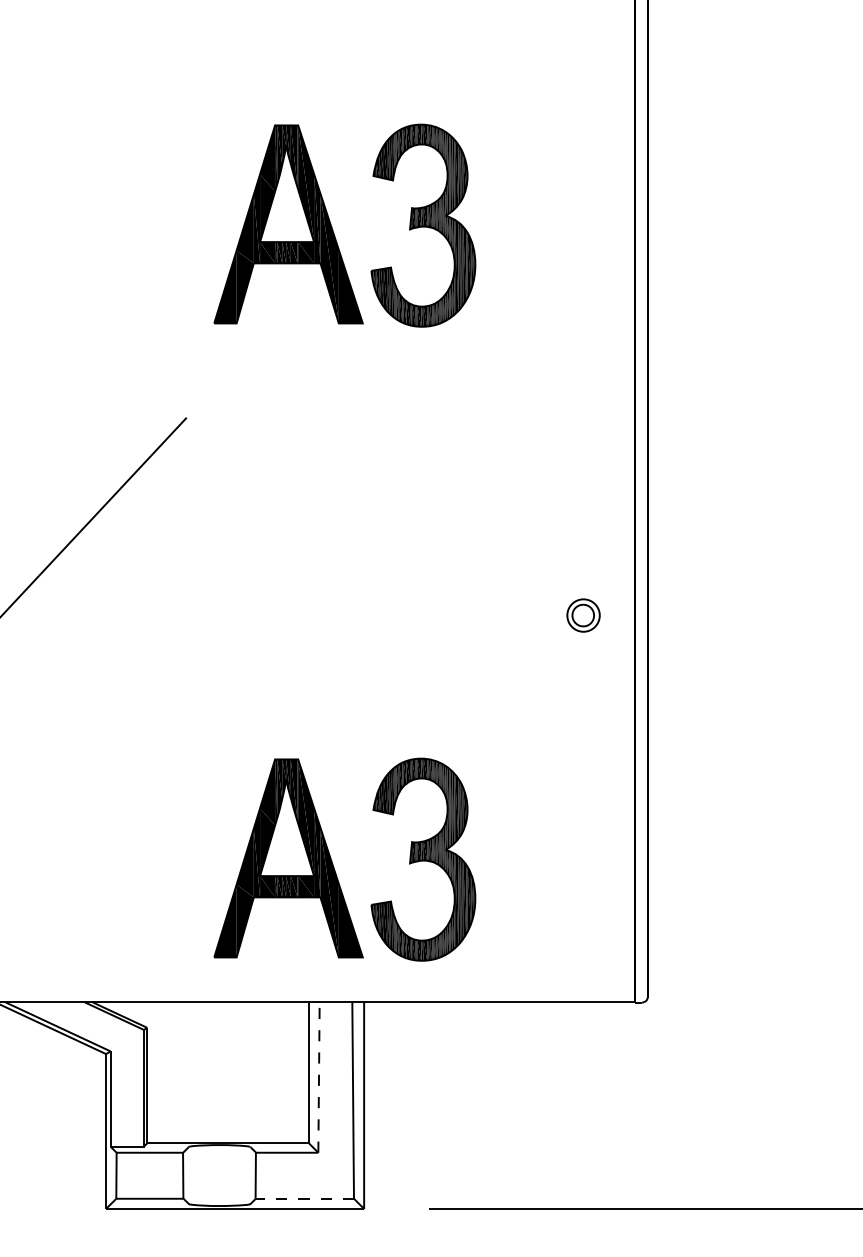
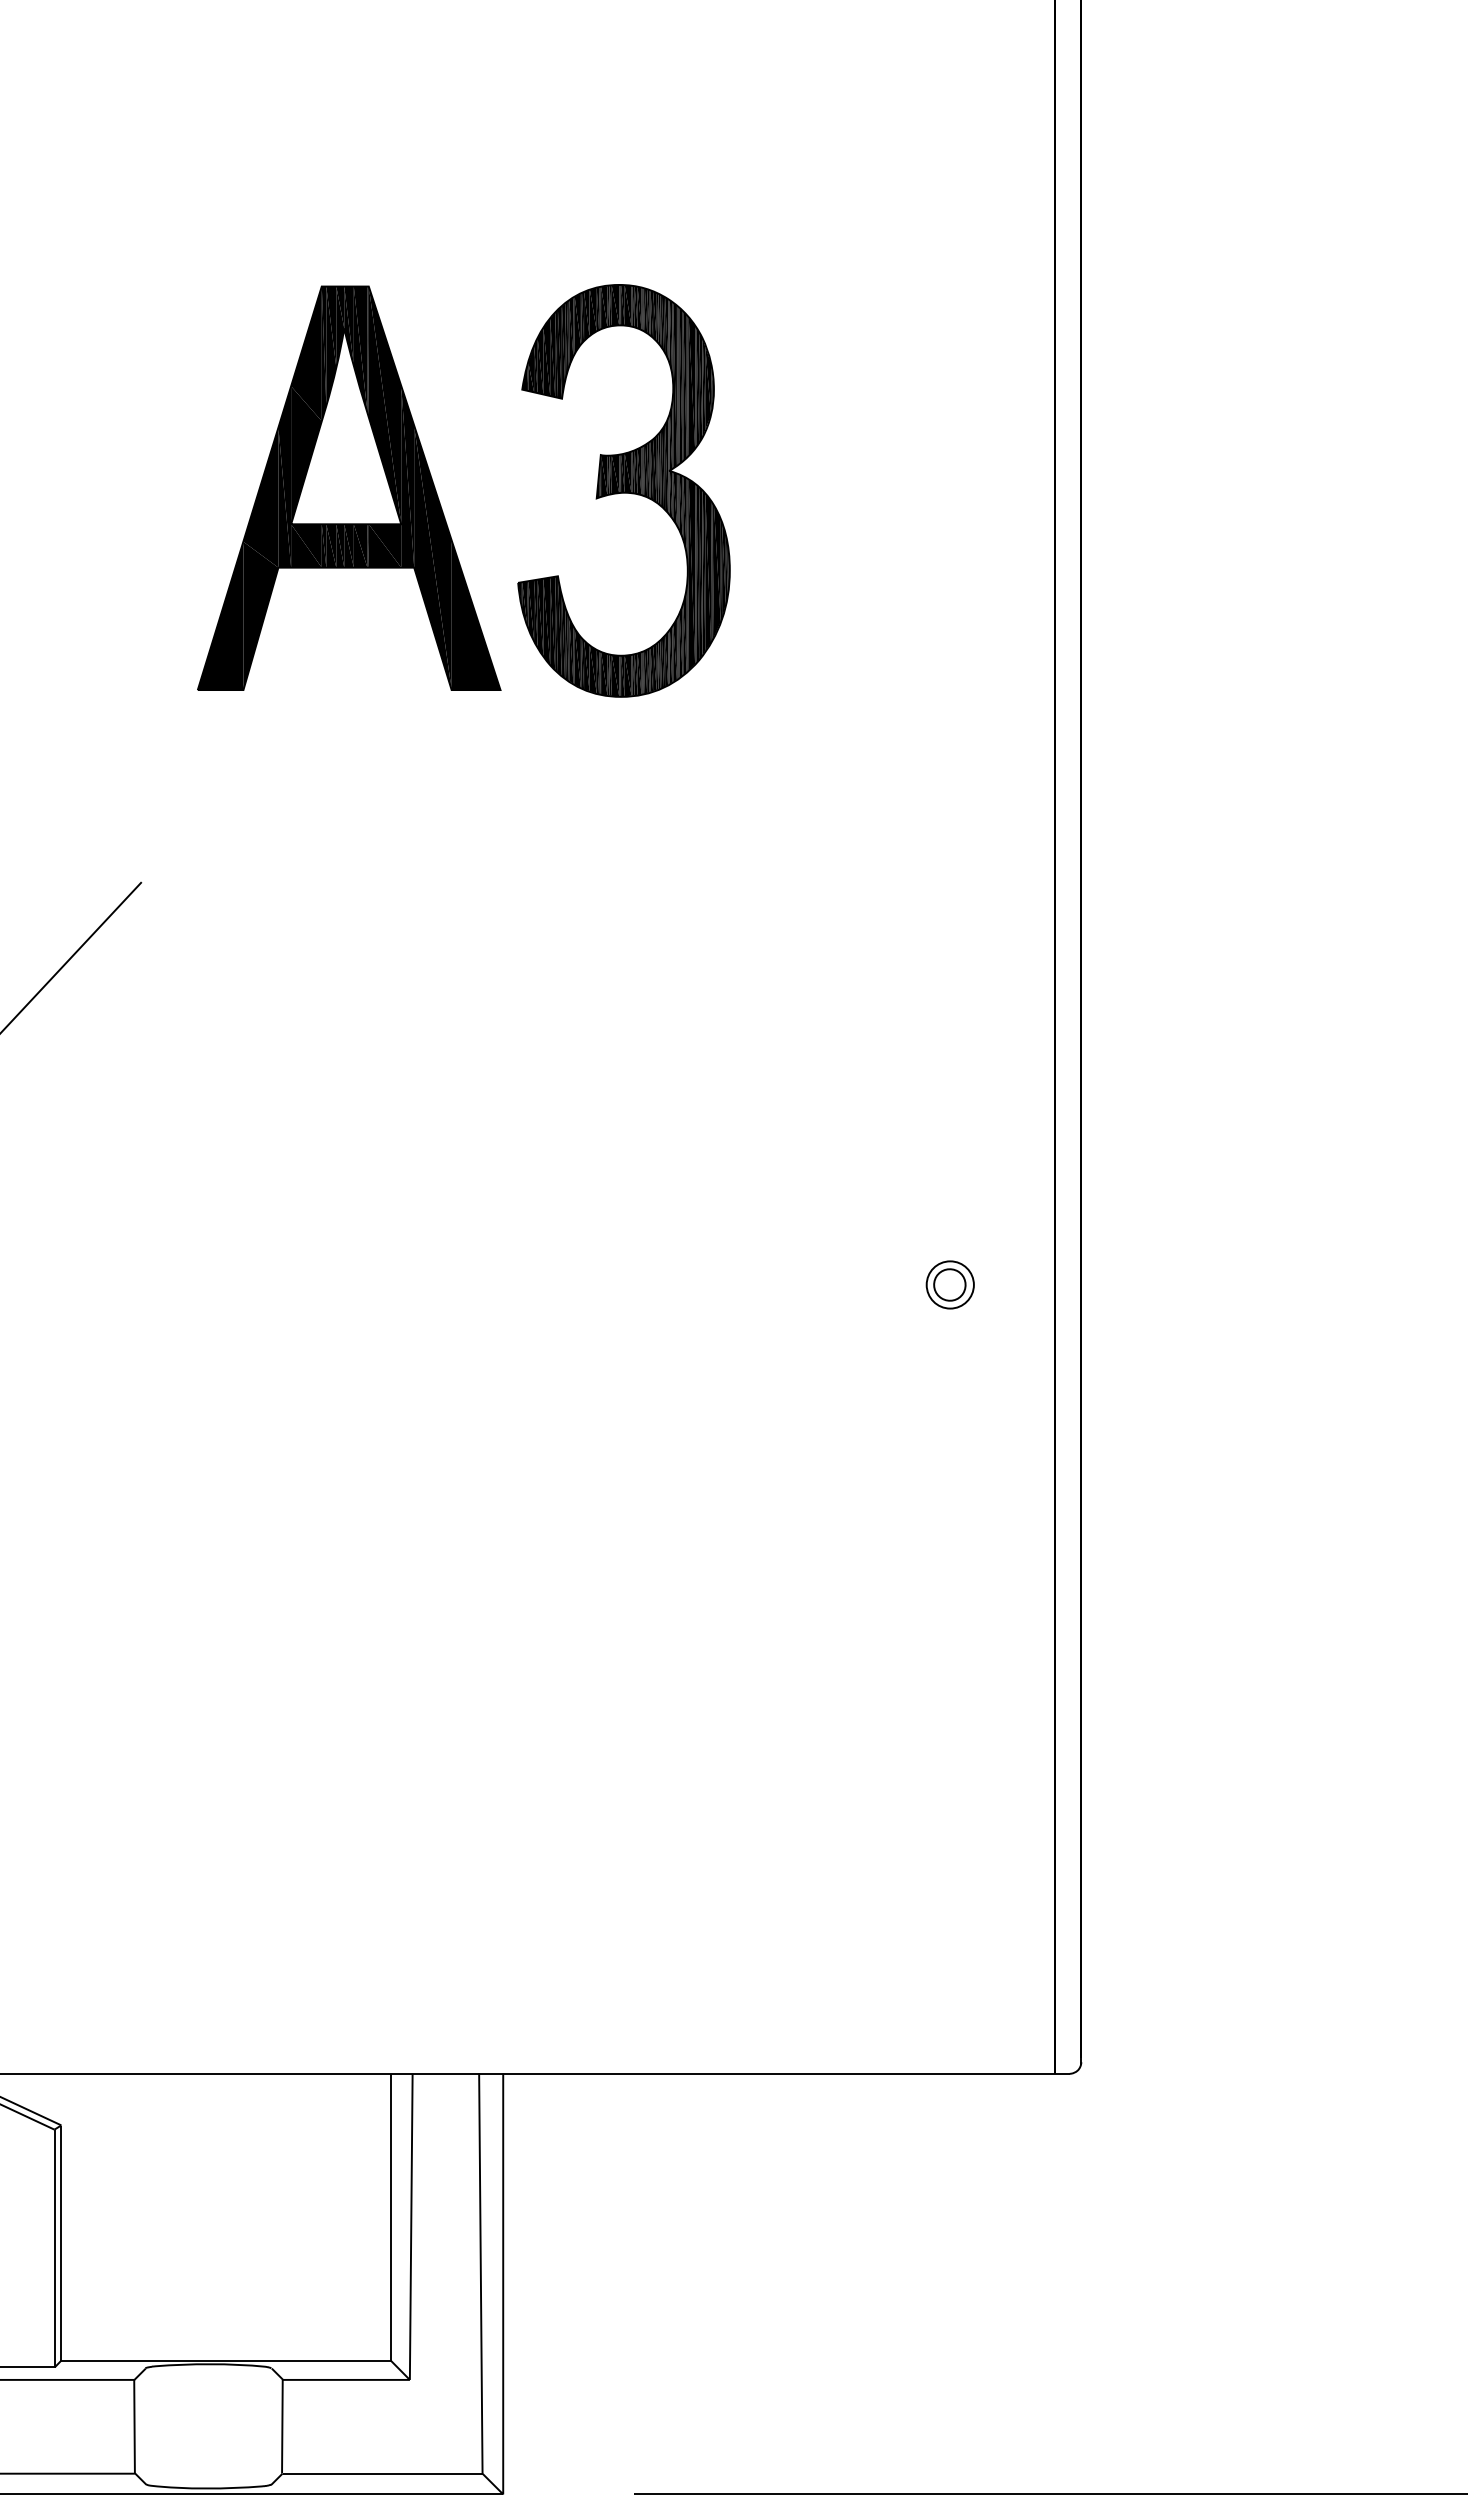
part: (583, 614) -> (950, 1283), size x0.71
part: (333, 863) -> (440, 1790), removed
line: (319, 1077) -> (412, 2226), dashed -> solid
line: (304, 1198) -> (381, 2473), dashed -> solid

